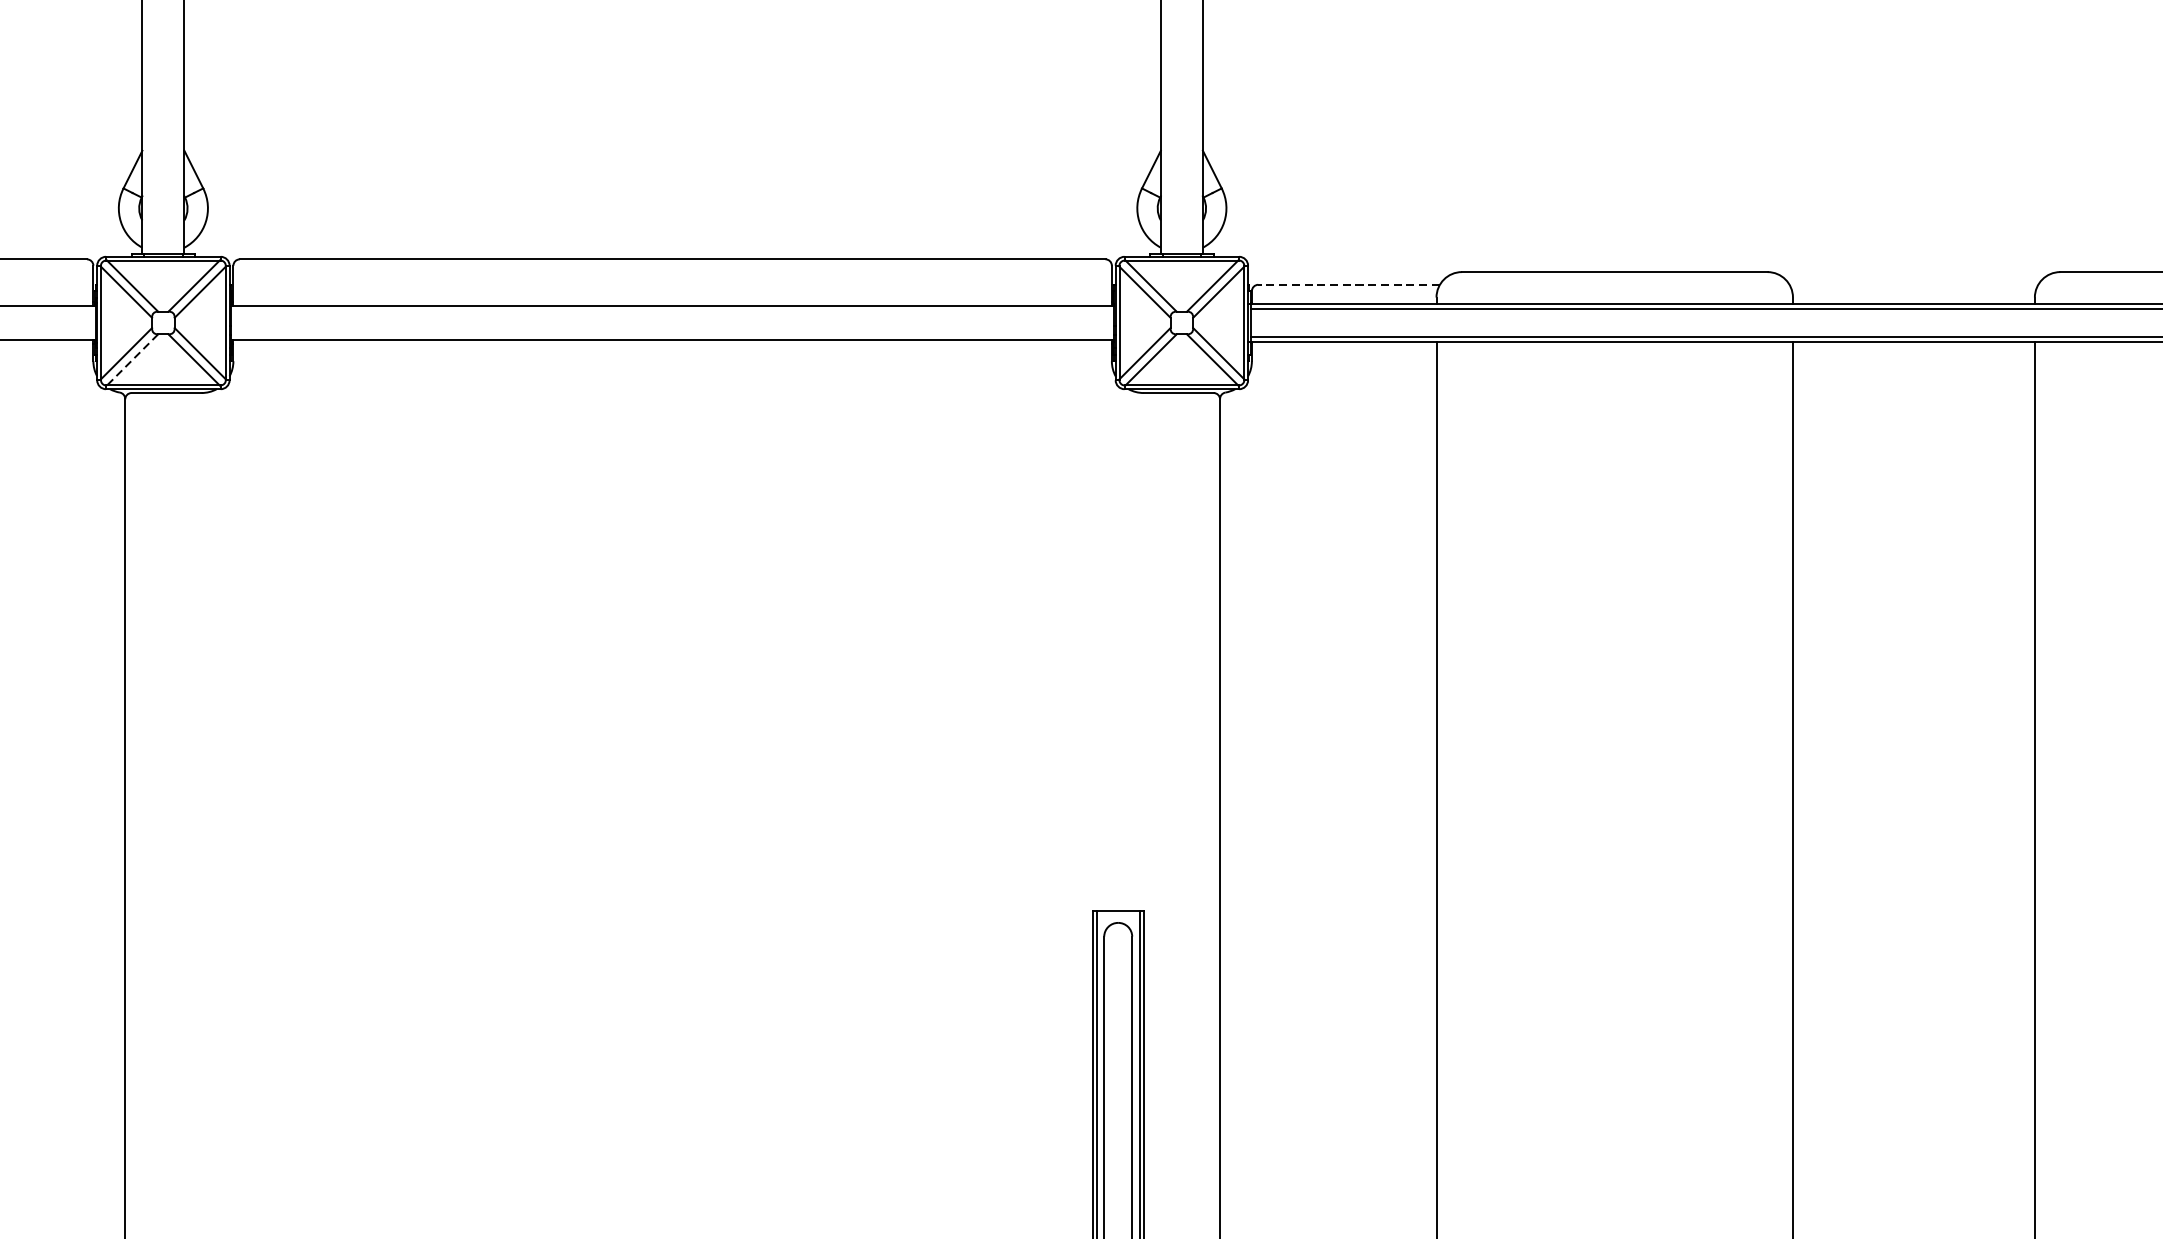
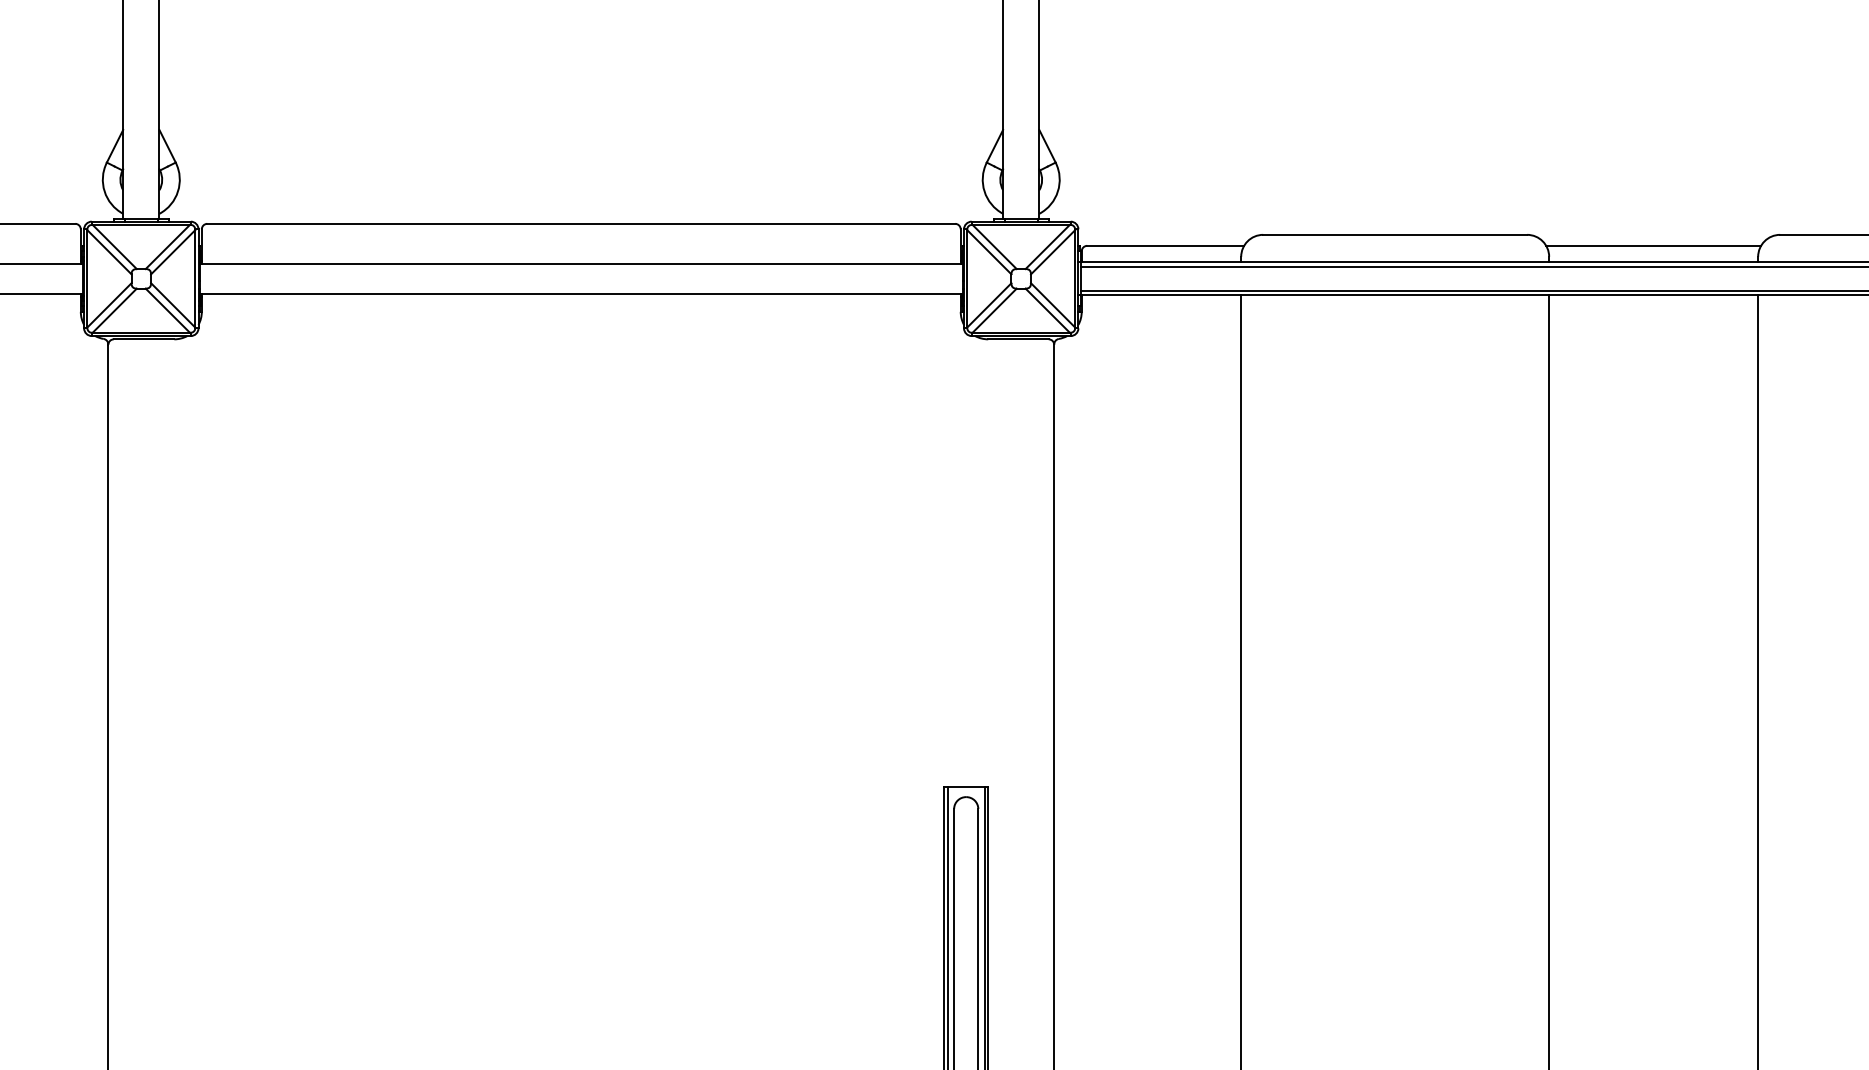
line: (1348, 284) -> (1165, 245), dashed -> solid
line: (1913, 284) -> (1653, 245), added
line: (132, 360) -> (114, 311), dashed -> solid

